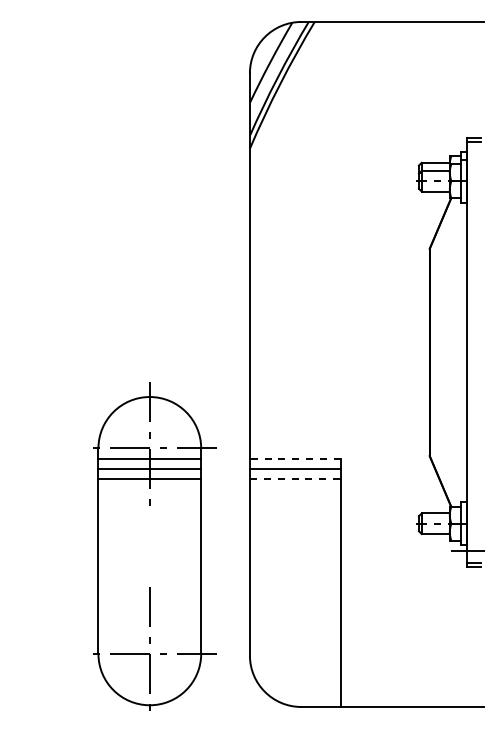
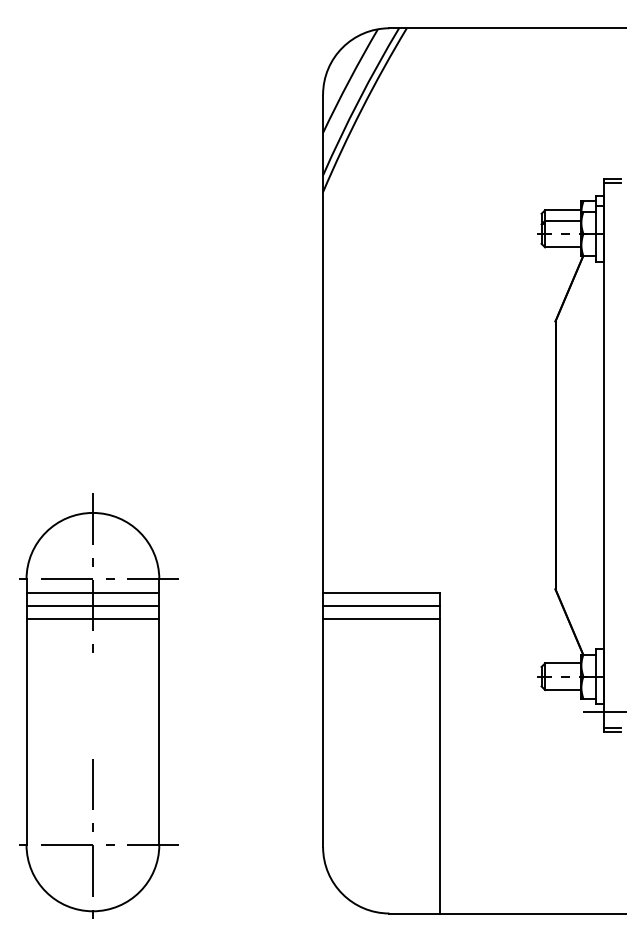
line: (294, 458) -> (380, 592), dashed -> solid
line: (295, 479) -> (381, 619), dashed -> solid
part: (154, 546) -> (98, 706), moved

